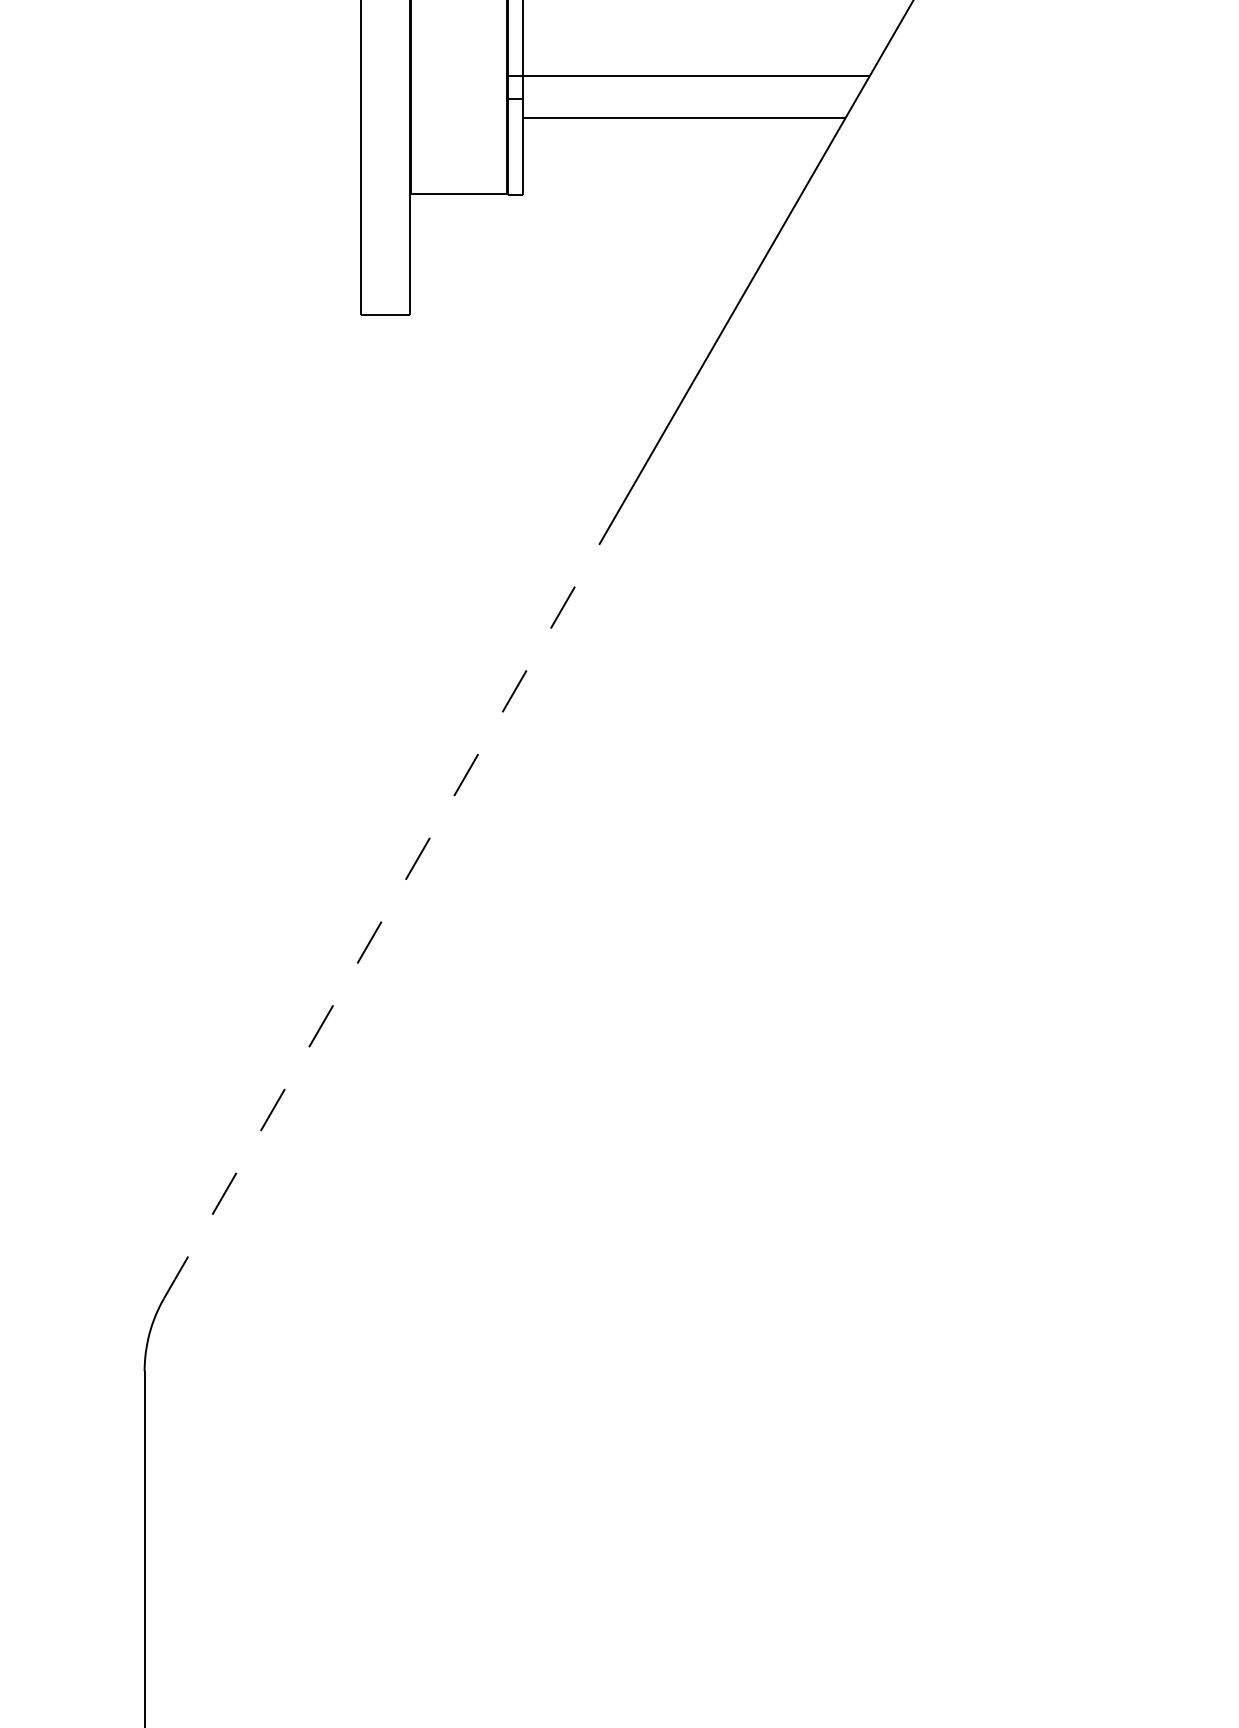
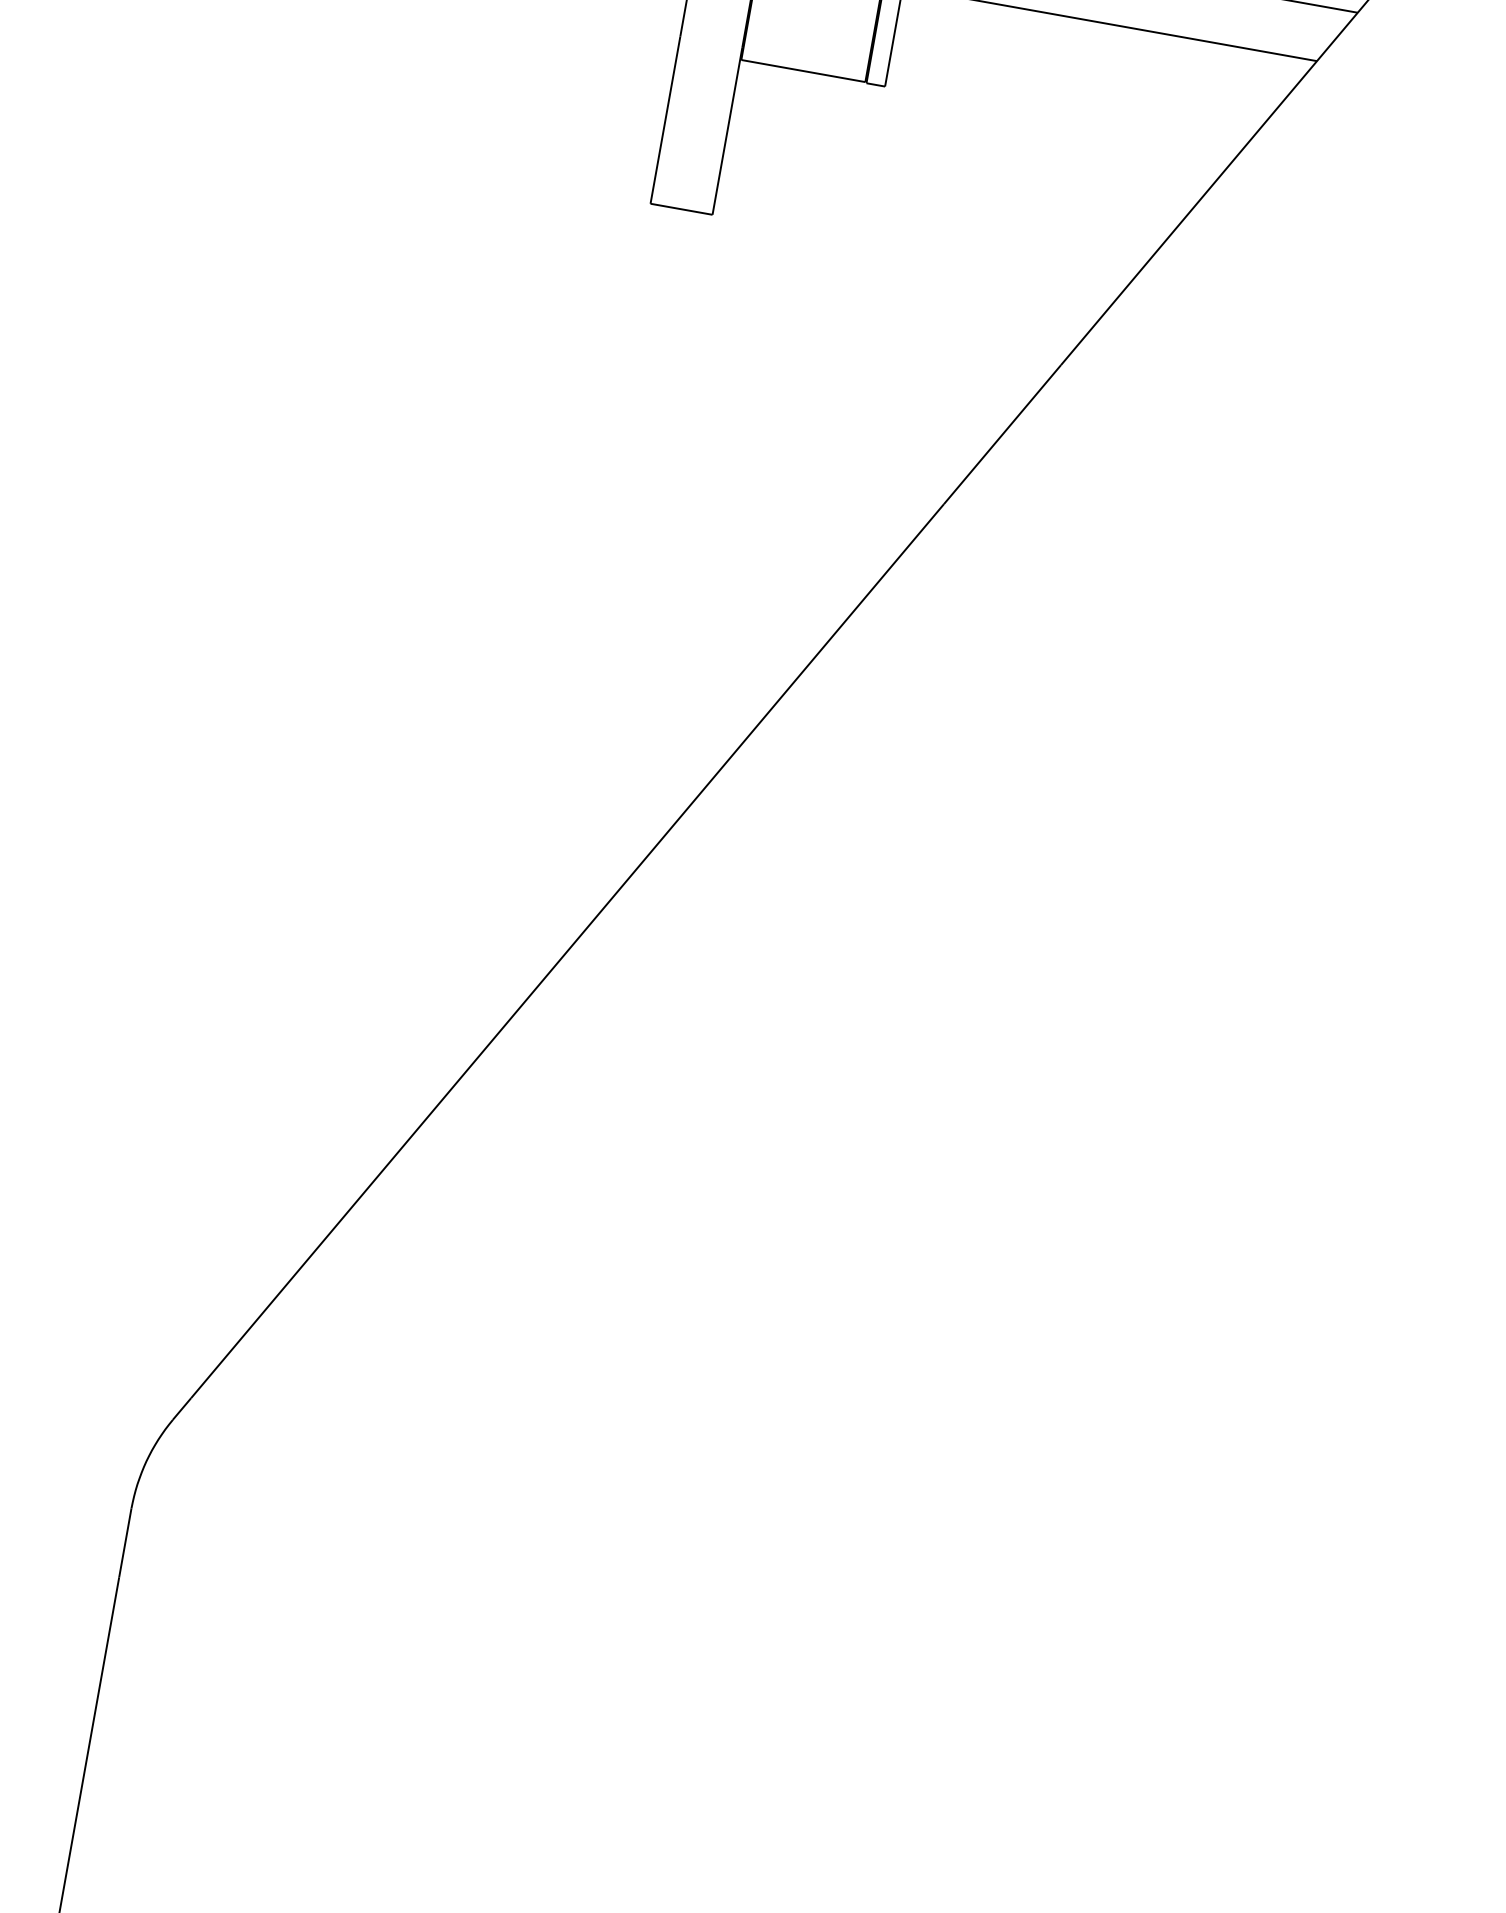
line: (398, 891) -> (566, 951), dashed -> solid

